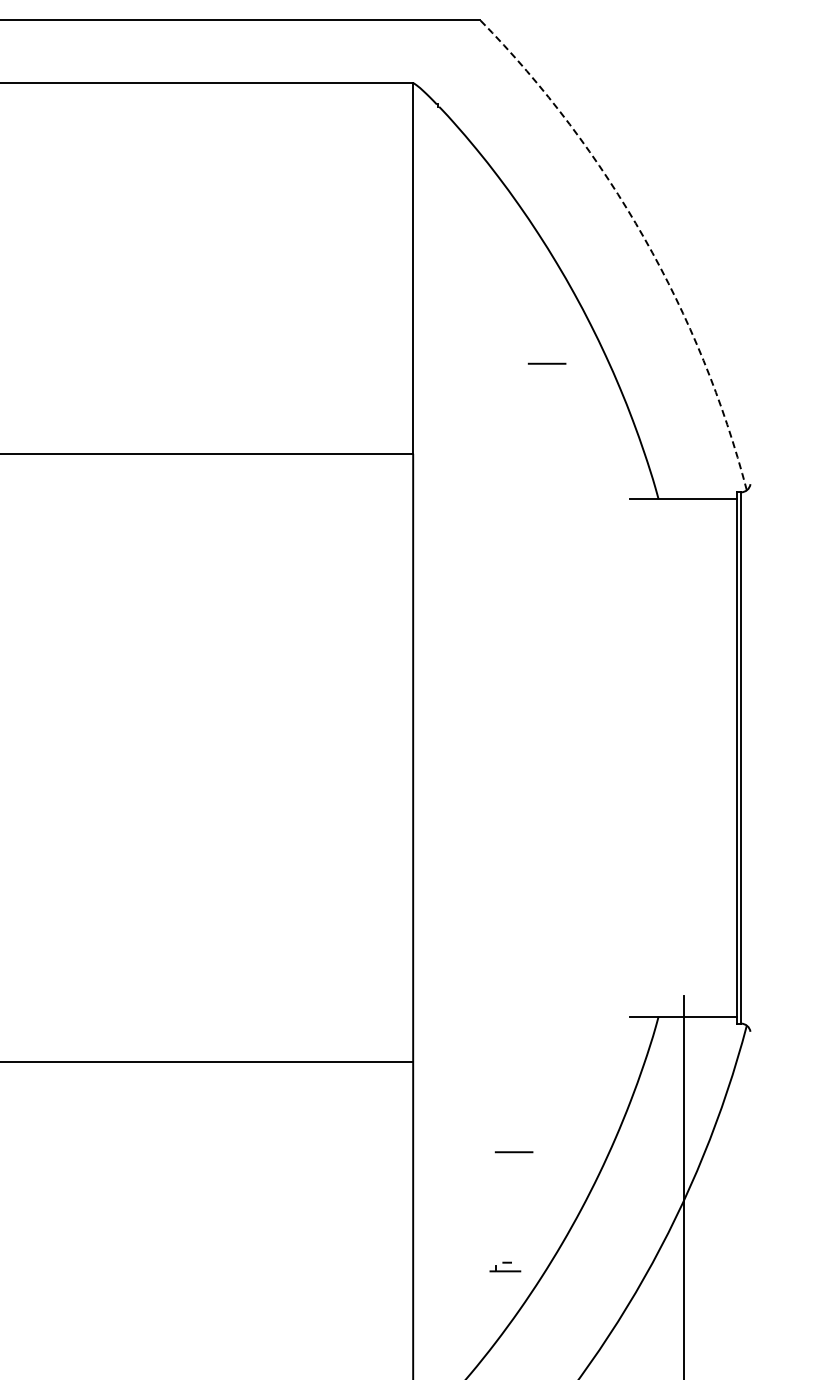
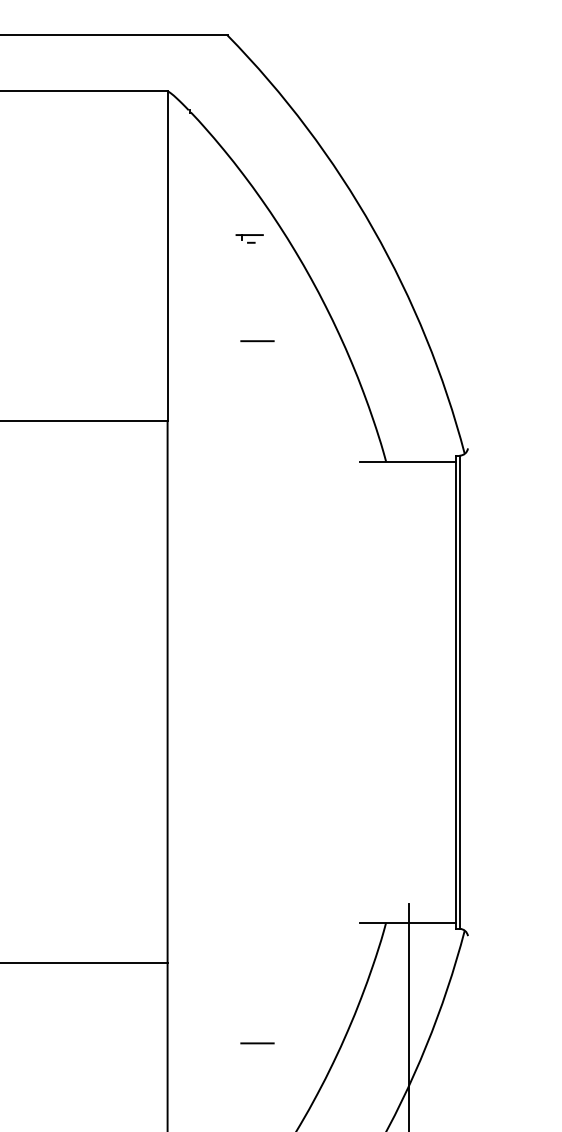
arc: (644, 238) -> (373, 229), dashed -> solid
part: (505, 248) -> (249, 238), added
line: (546, 363) -> (256, 340), moved

